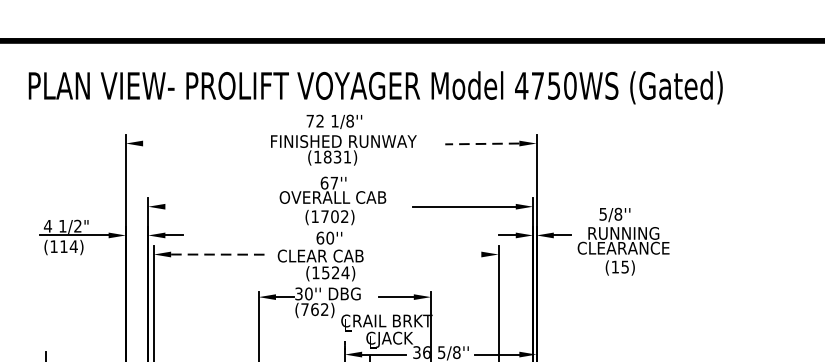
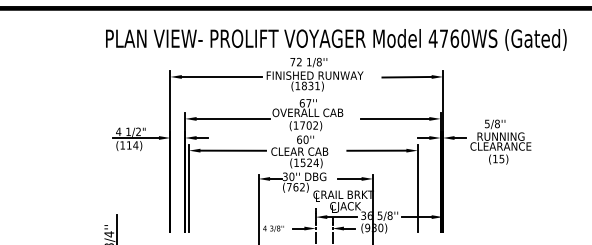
text: (553, 85) -> (454, 38), 4750WS -> 4760WS
line: (202, 142) -> (221, 76), added
line: (482, 144) -> (407, 77), dashed -> solid
line: (219, 206) -> (232, 118), added
line: (220, 254) -> (233, 150), dashed -> solid
line: (436, 254) -> (376, 150), added

